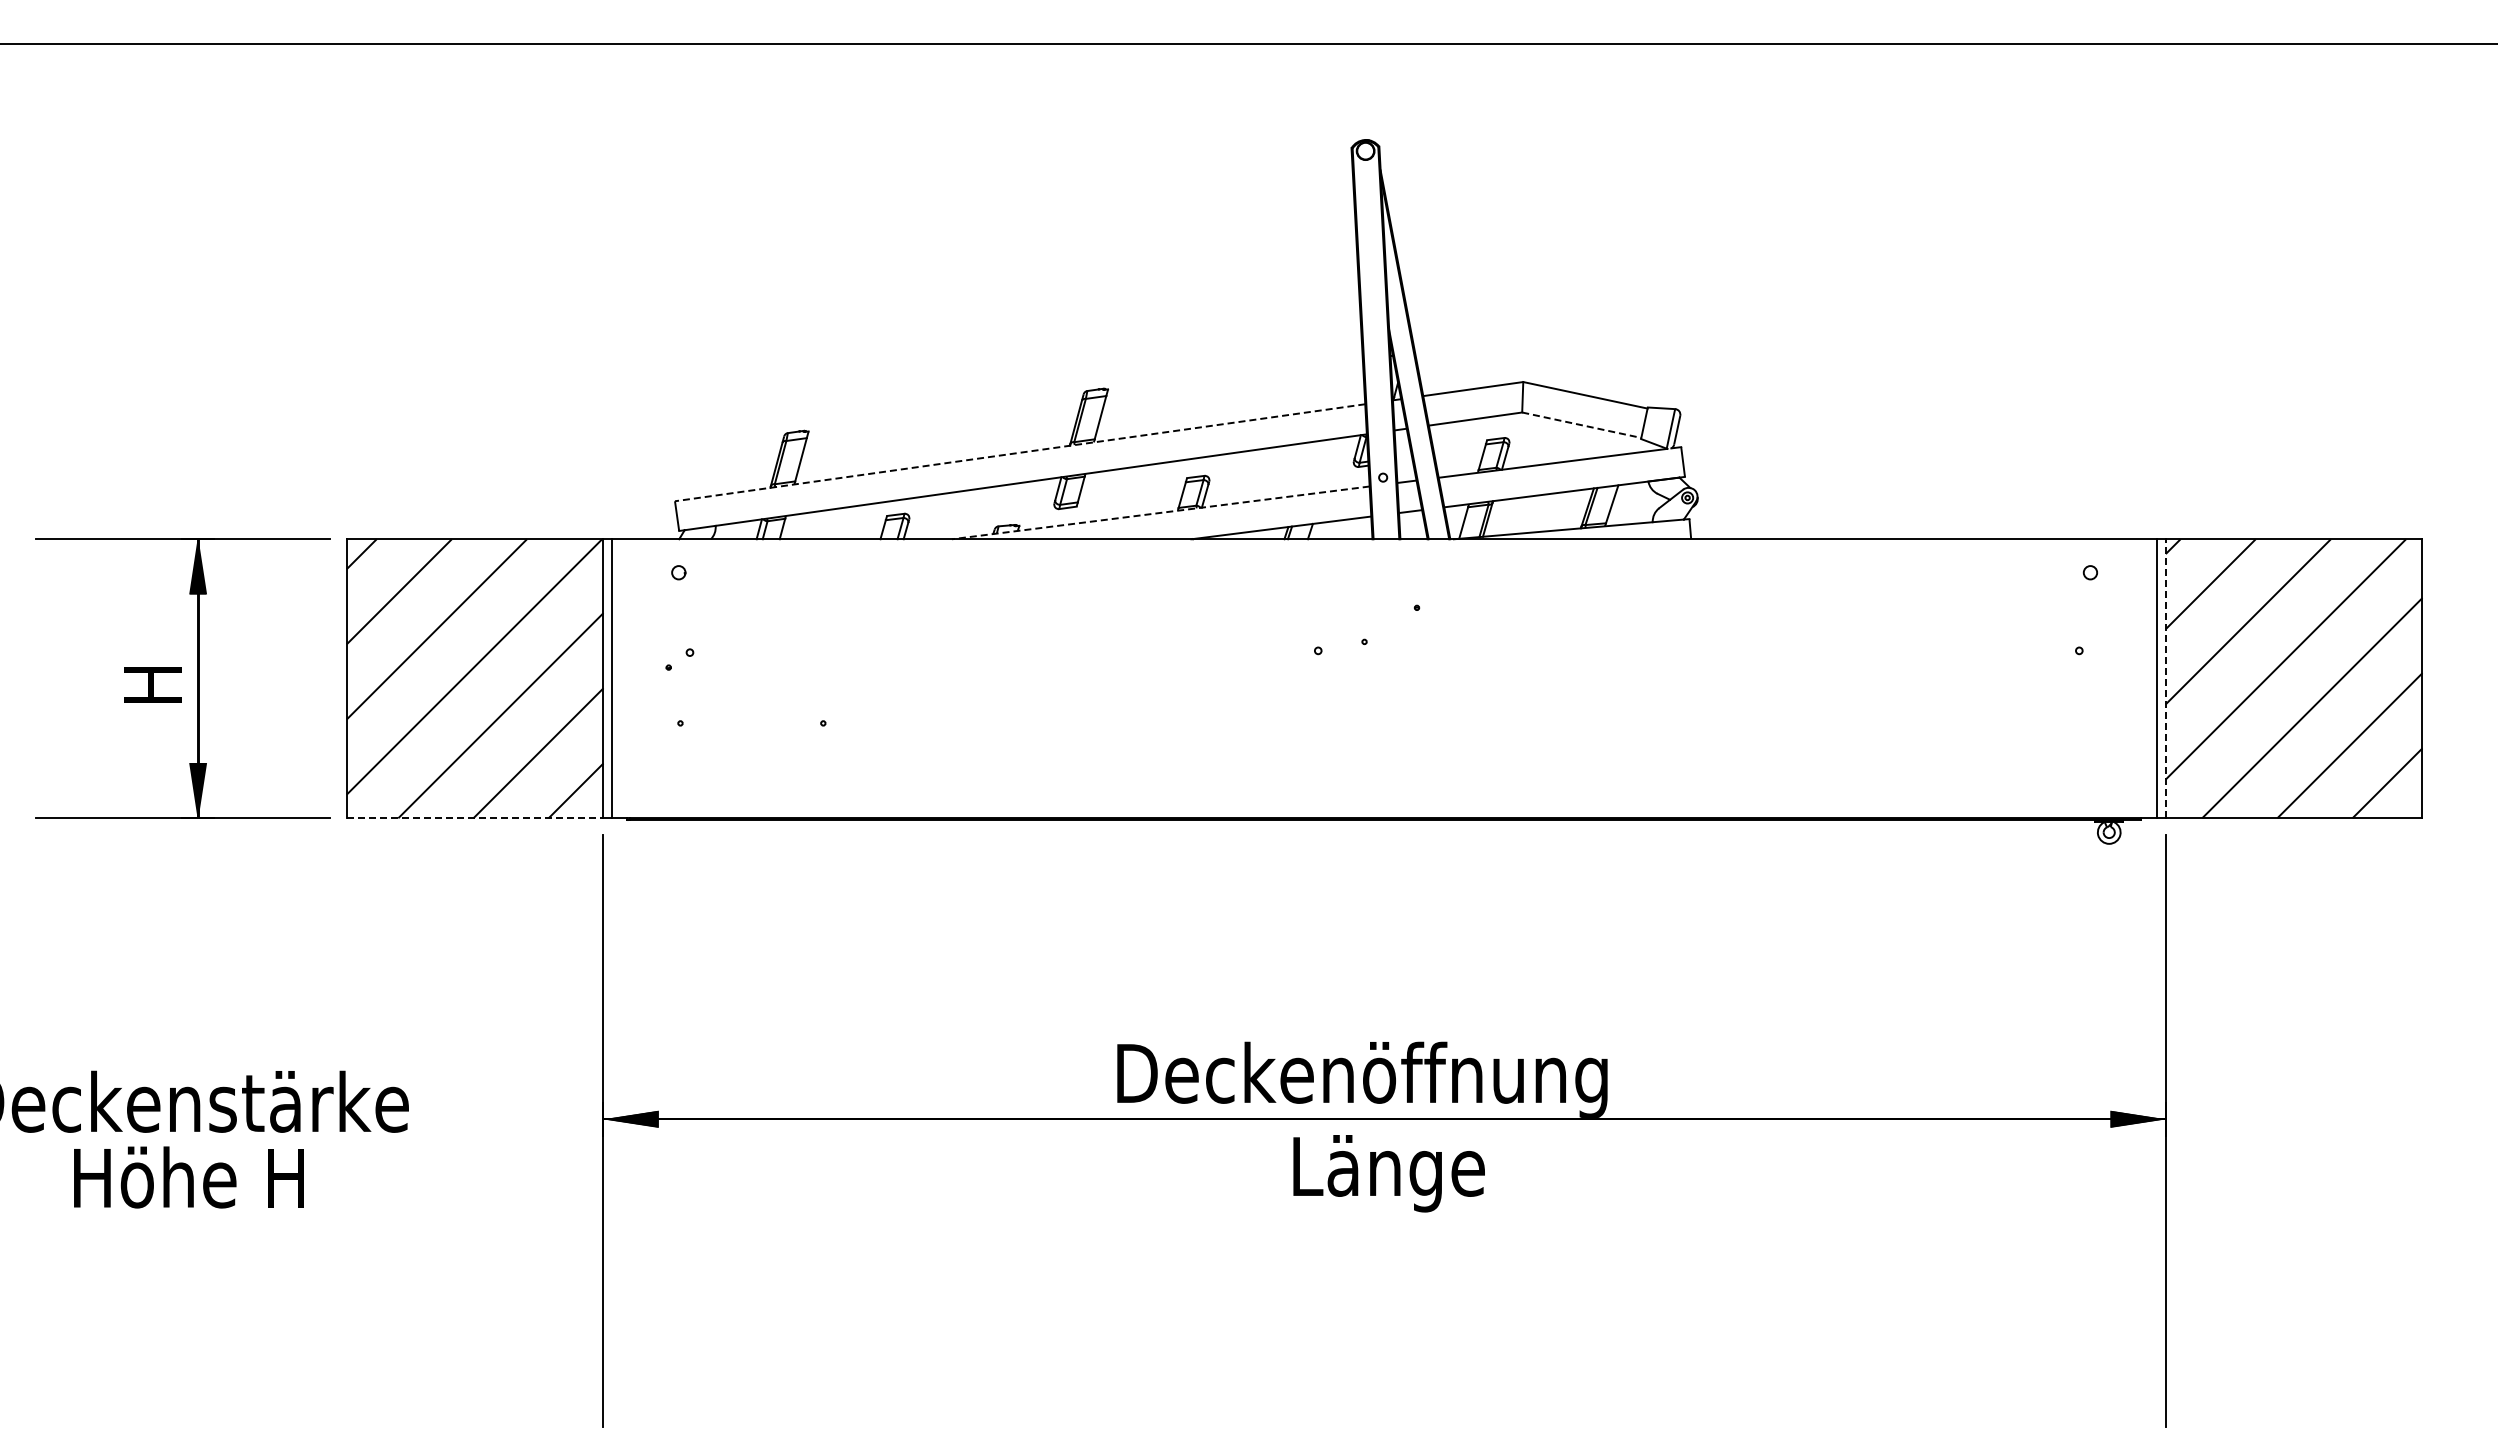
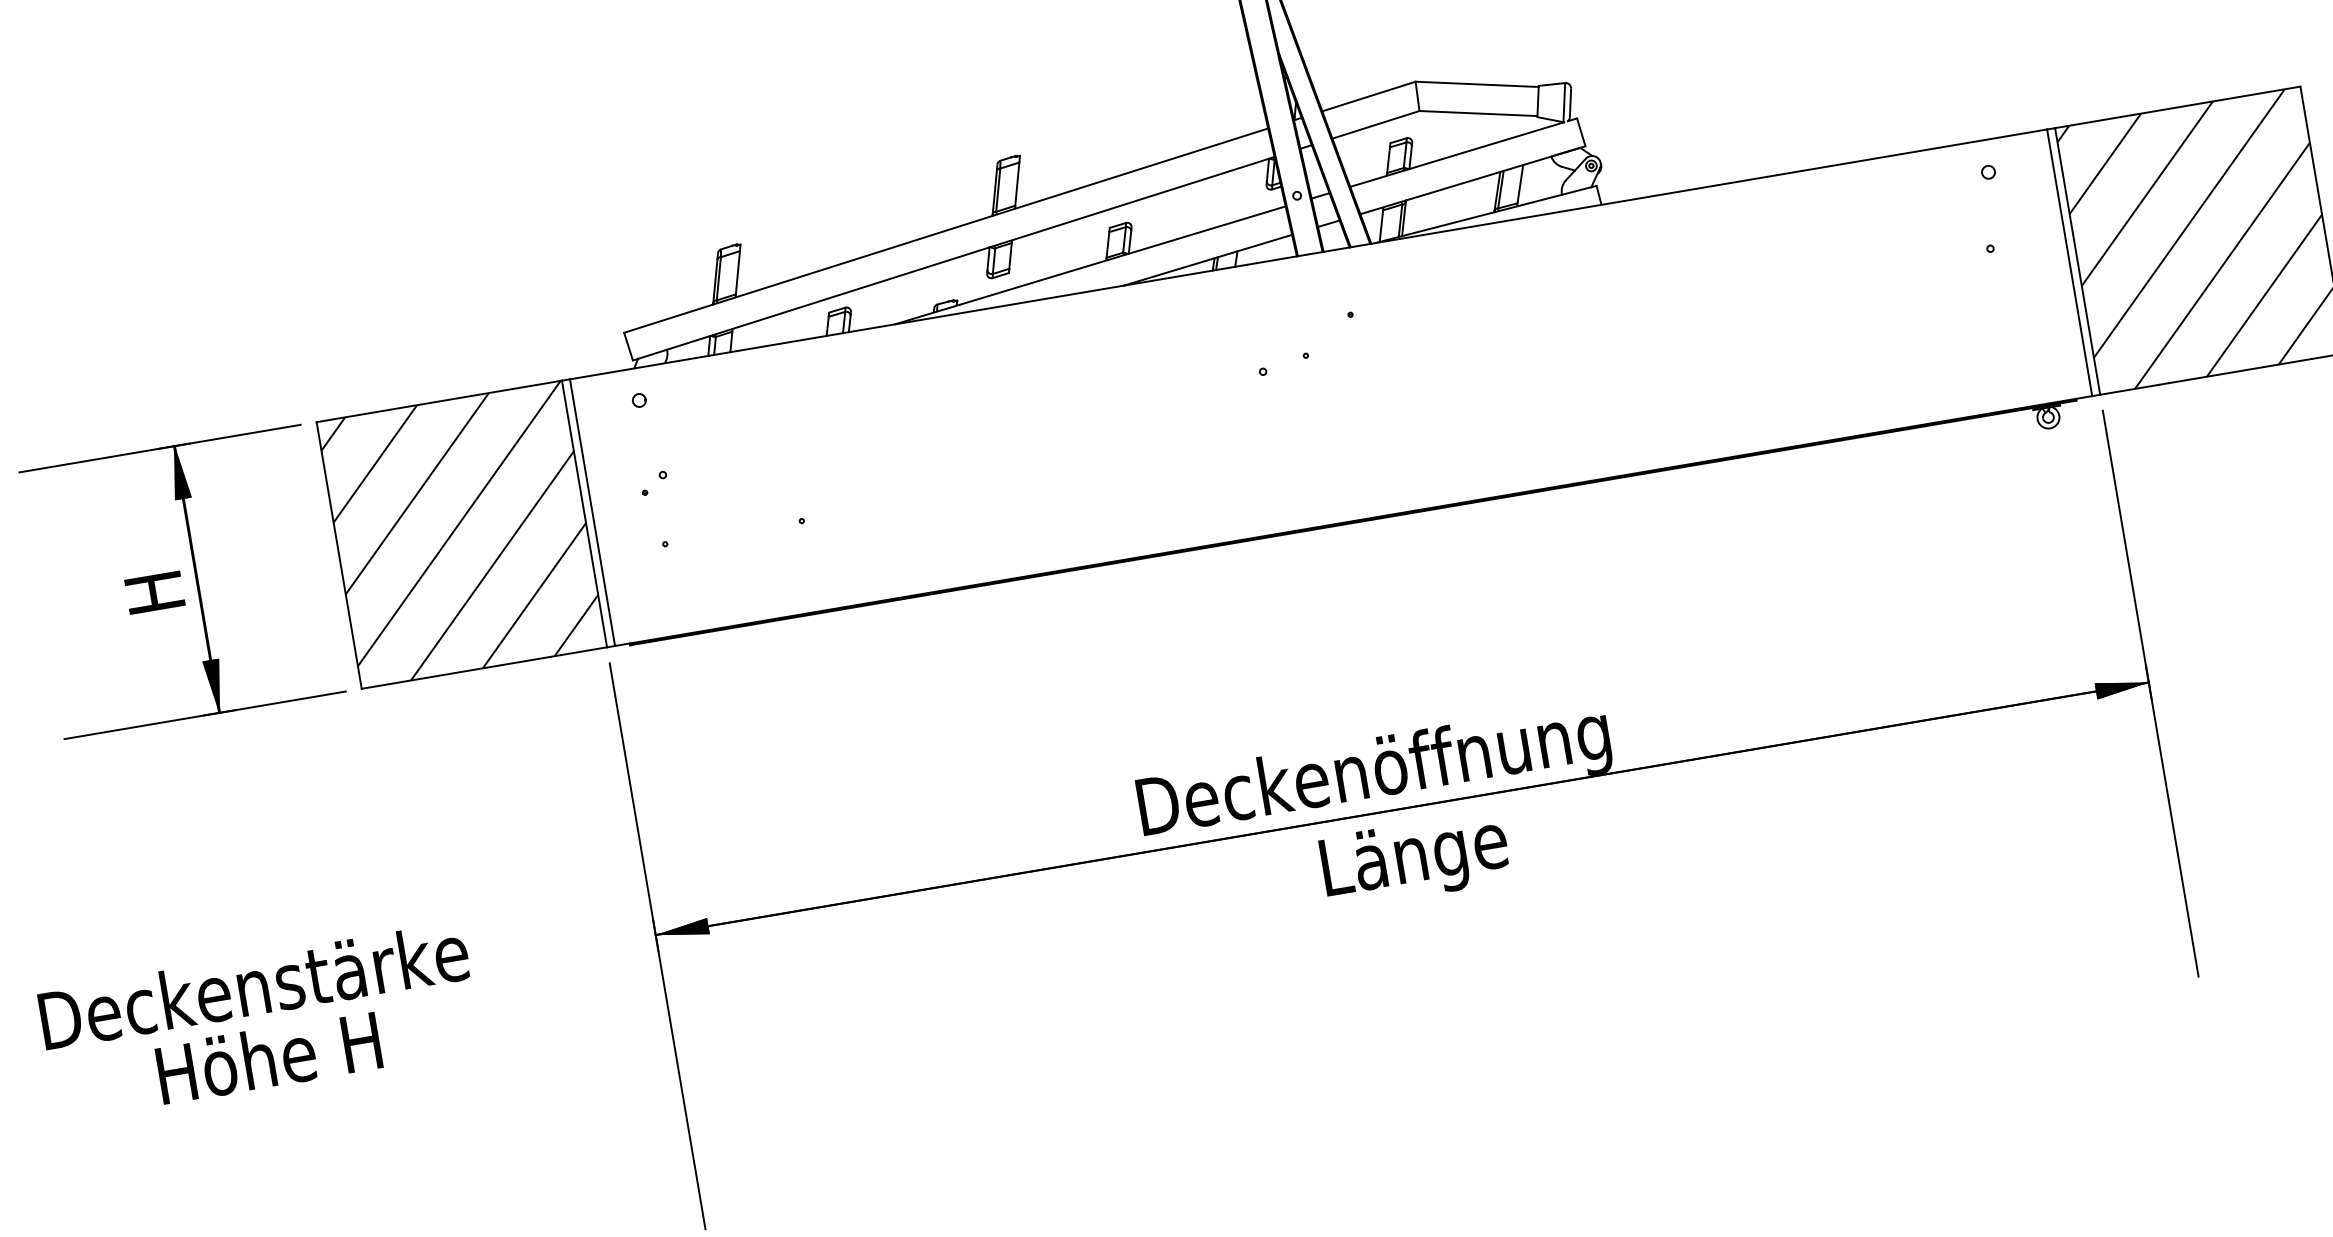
line: (1581, 425) -> (1478, 113), dashed -> solid
line: (1020, 452) -> (946, 230), dashed -> solid
line: (1160, 512) -> (1089, 265), dashed -> solid
line: (2165, 678) -> (2077, 261), dashed -> solid
line: (475, 818) -> (484, 668), dashed -> solid

